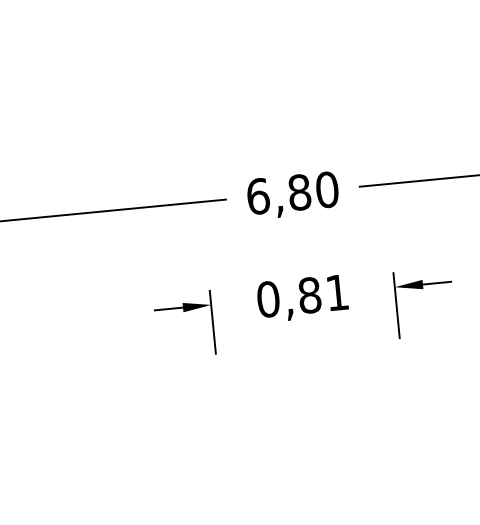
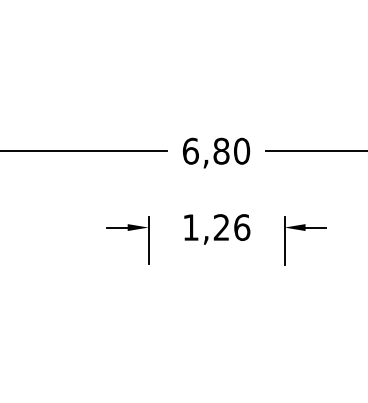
text: (302, 295) -> (216, 227), 0,81 -> 1,26

